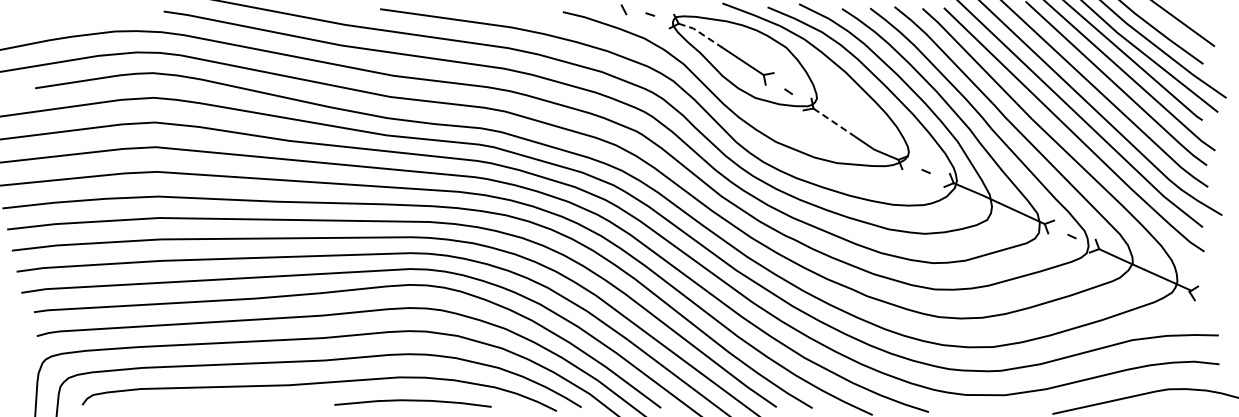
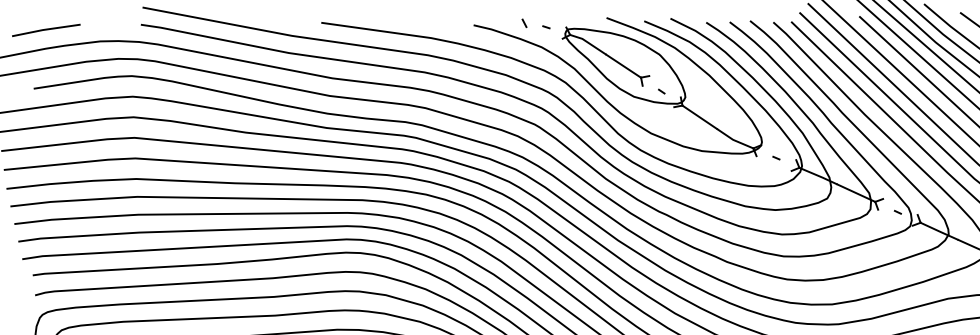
line: (50, 18) -> (46, 30), added
line: (700, 33) -> (588, 43), dashed -> solid
line: (834, 122) -> (700, 117), dashed -> solid

